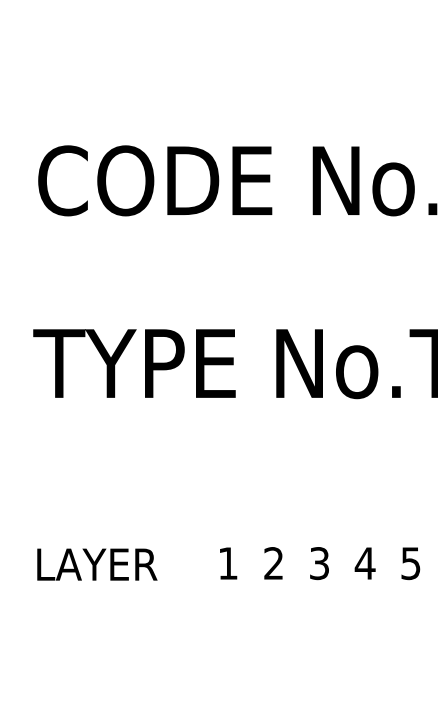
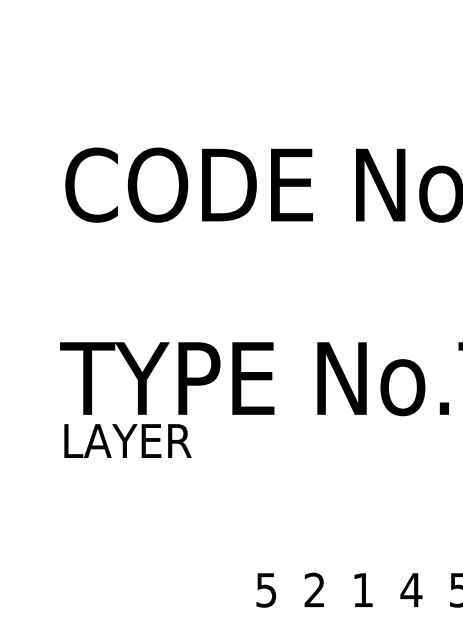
text: (227, 563) -> (265, 590), 1 -> 5
text: (319, 563) -> (363, 590), 3 -> 1
text: (97, 564) -> (128, 440), moved

